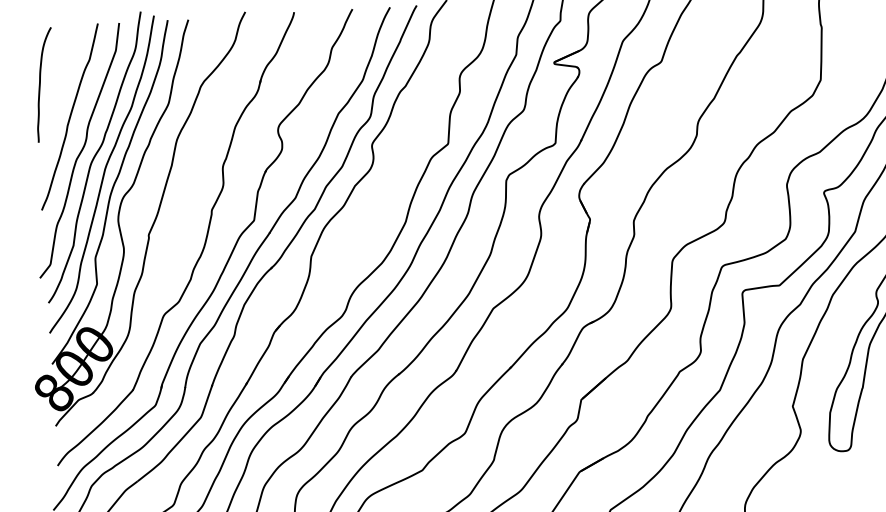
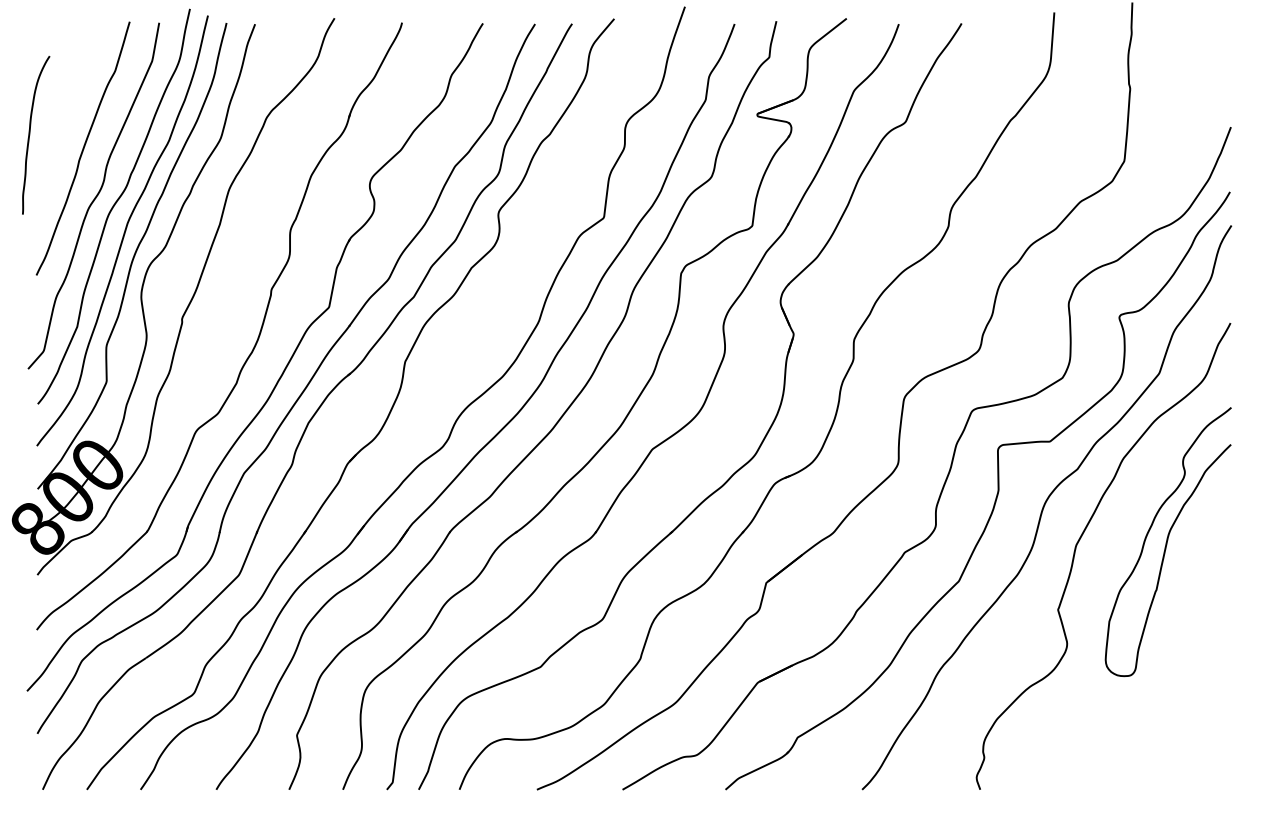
curve: (40, 84) -> (30, 134), moved

